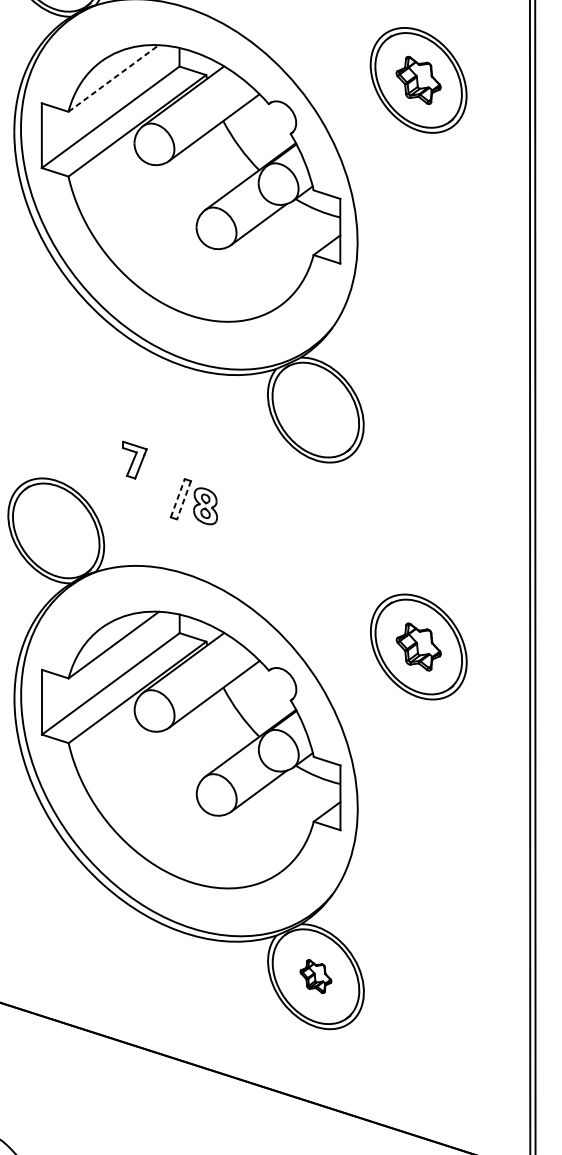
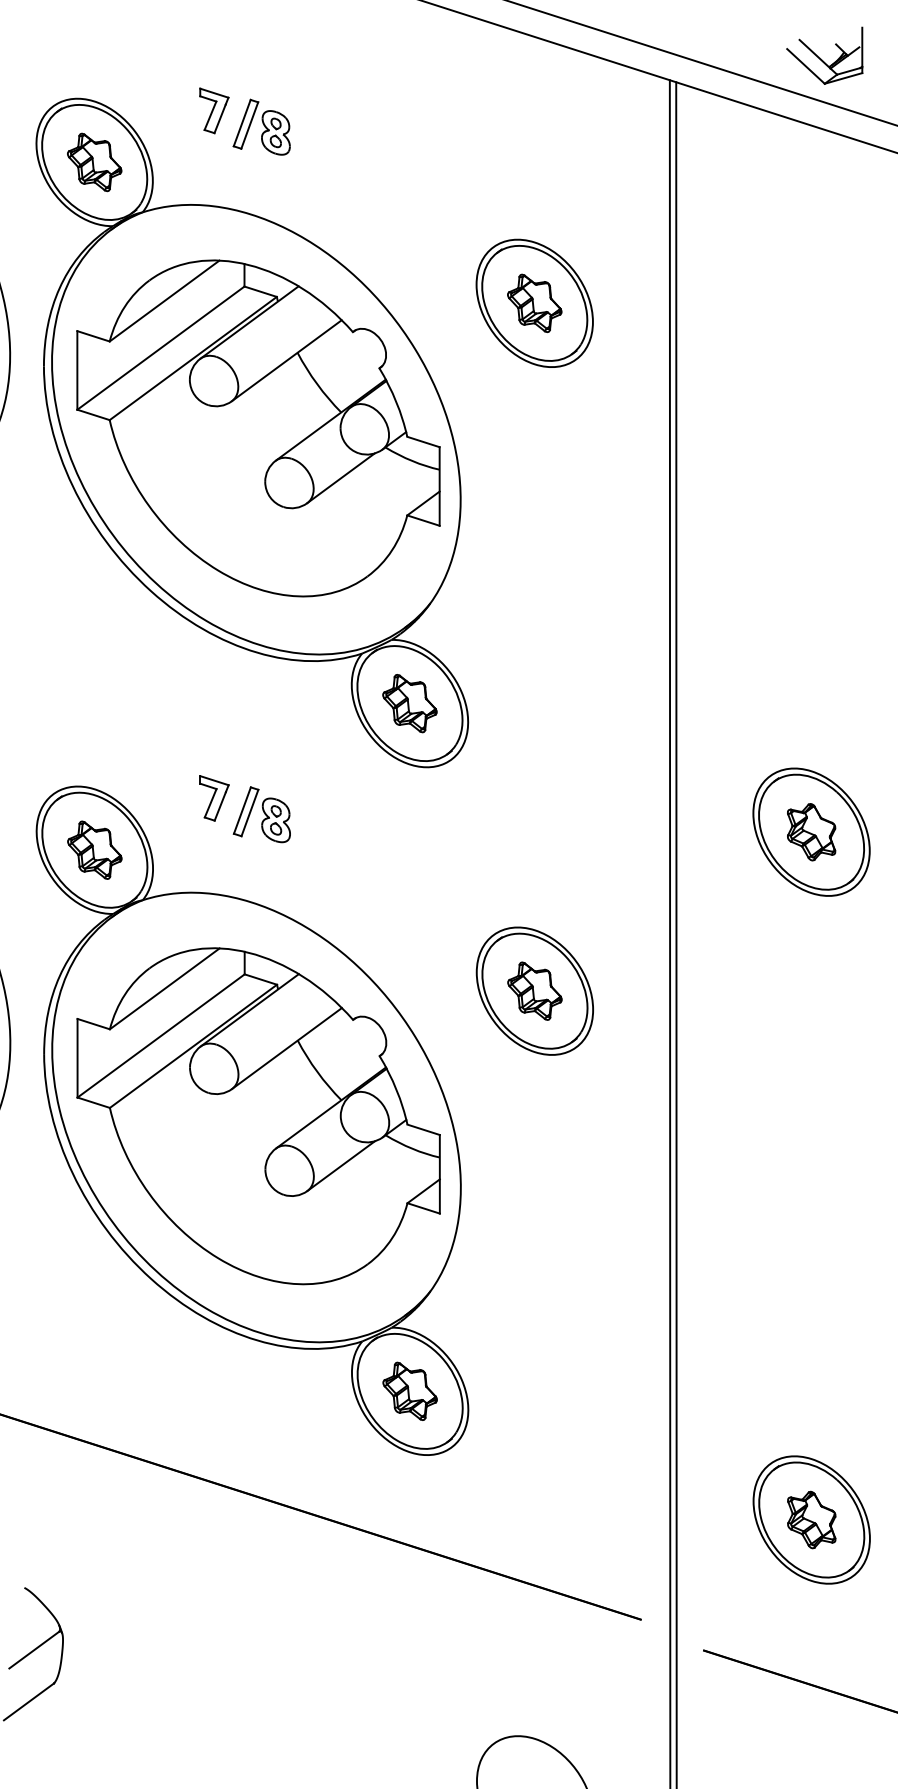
line: (113, 78) -> (164, 300), dashed -> solid
part: (315, 410) -> (409, 703), added
part: (135, 460) -> (214, 798), moved
line: (177, 498) -> (242, 810), dashed -> solid
line: (183, 500) -> (249, 813), dashed -> solid
part: (55, 530) -> (94, 849), added
part: (315, 975) -> (409, 1390), size x1.43

